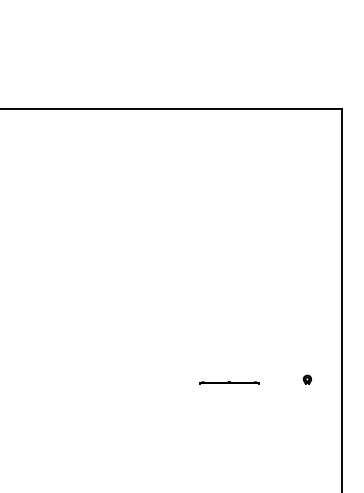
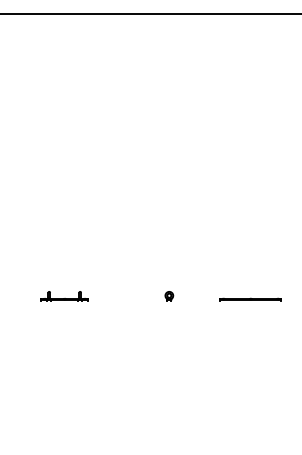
part: (50, 379) -> (64, 295), added
part: (150, 379) -> (168, 295), added

